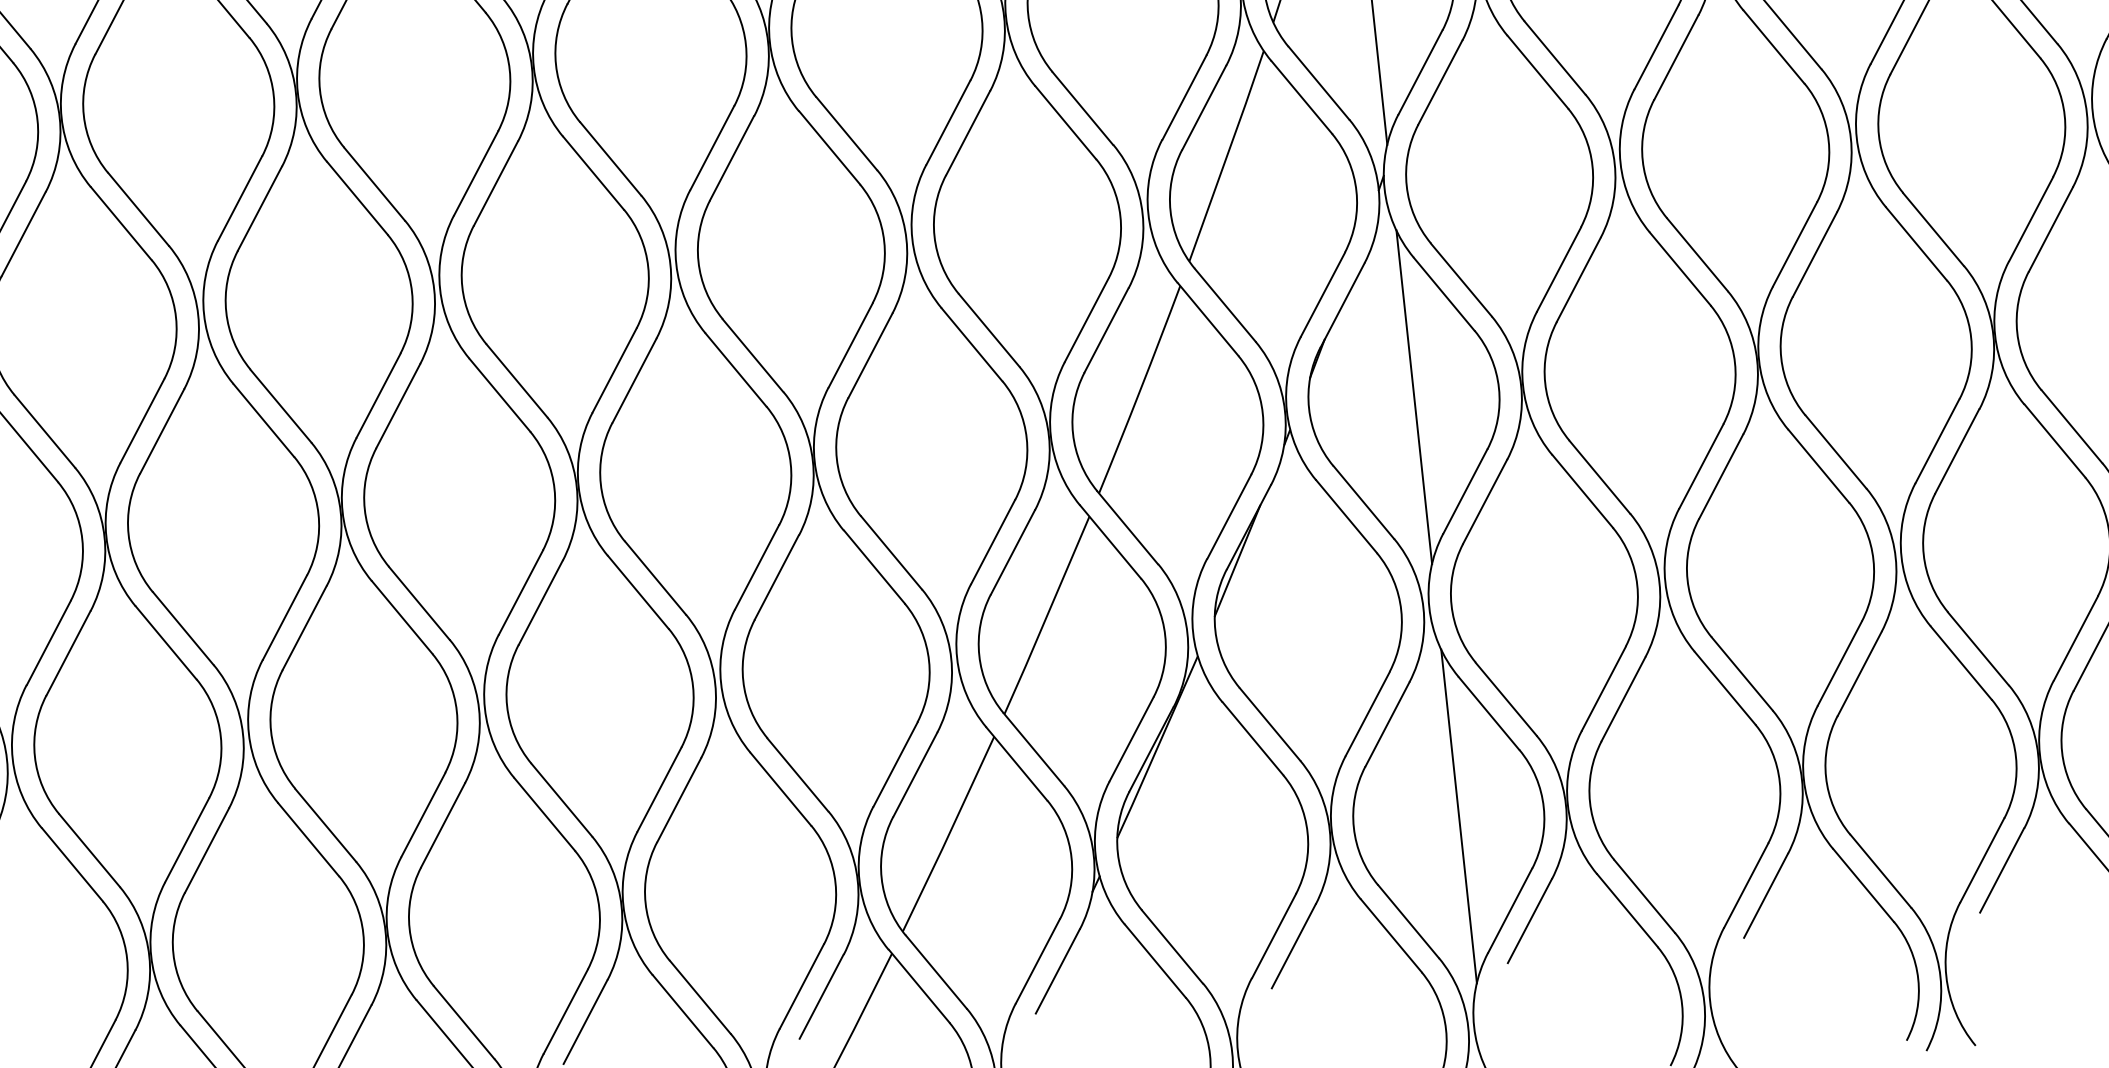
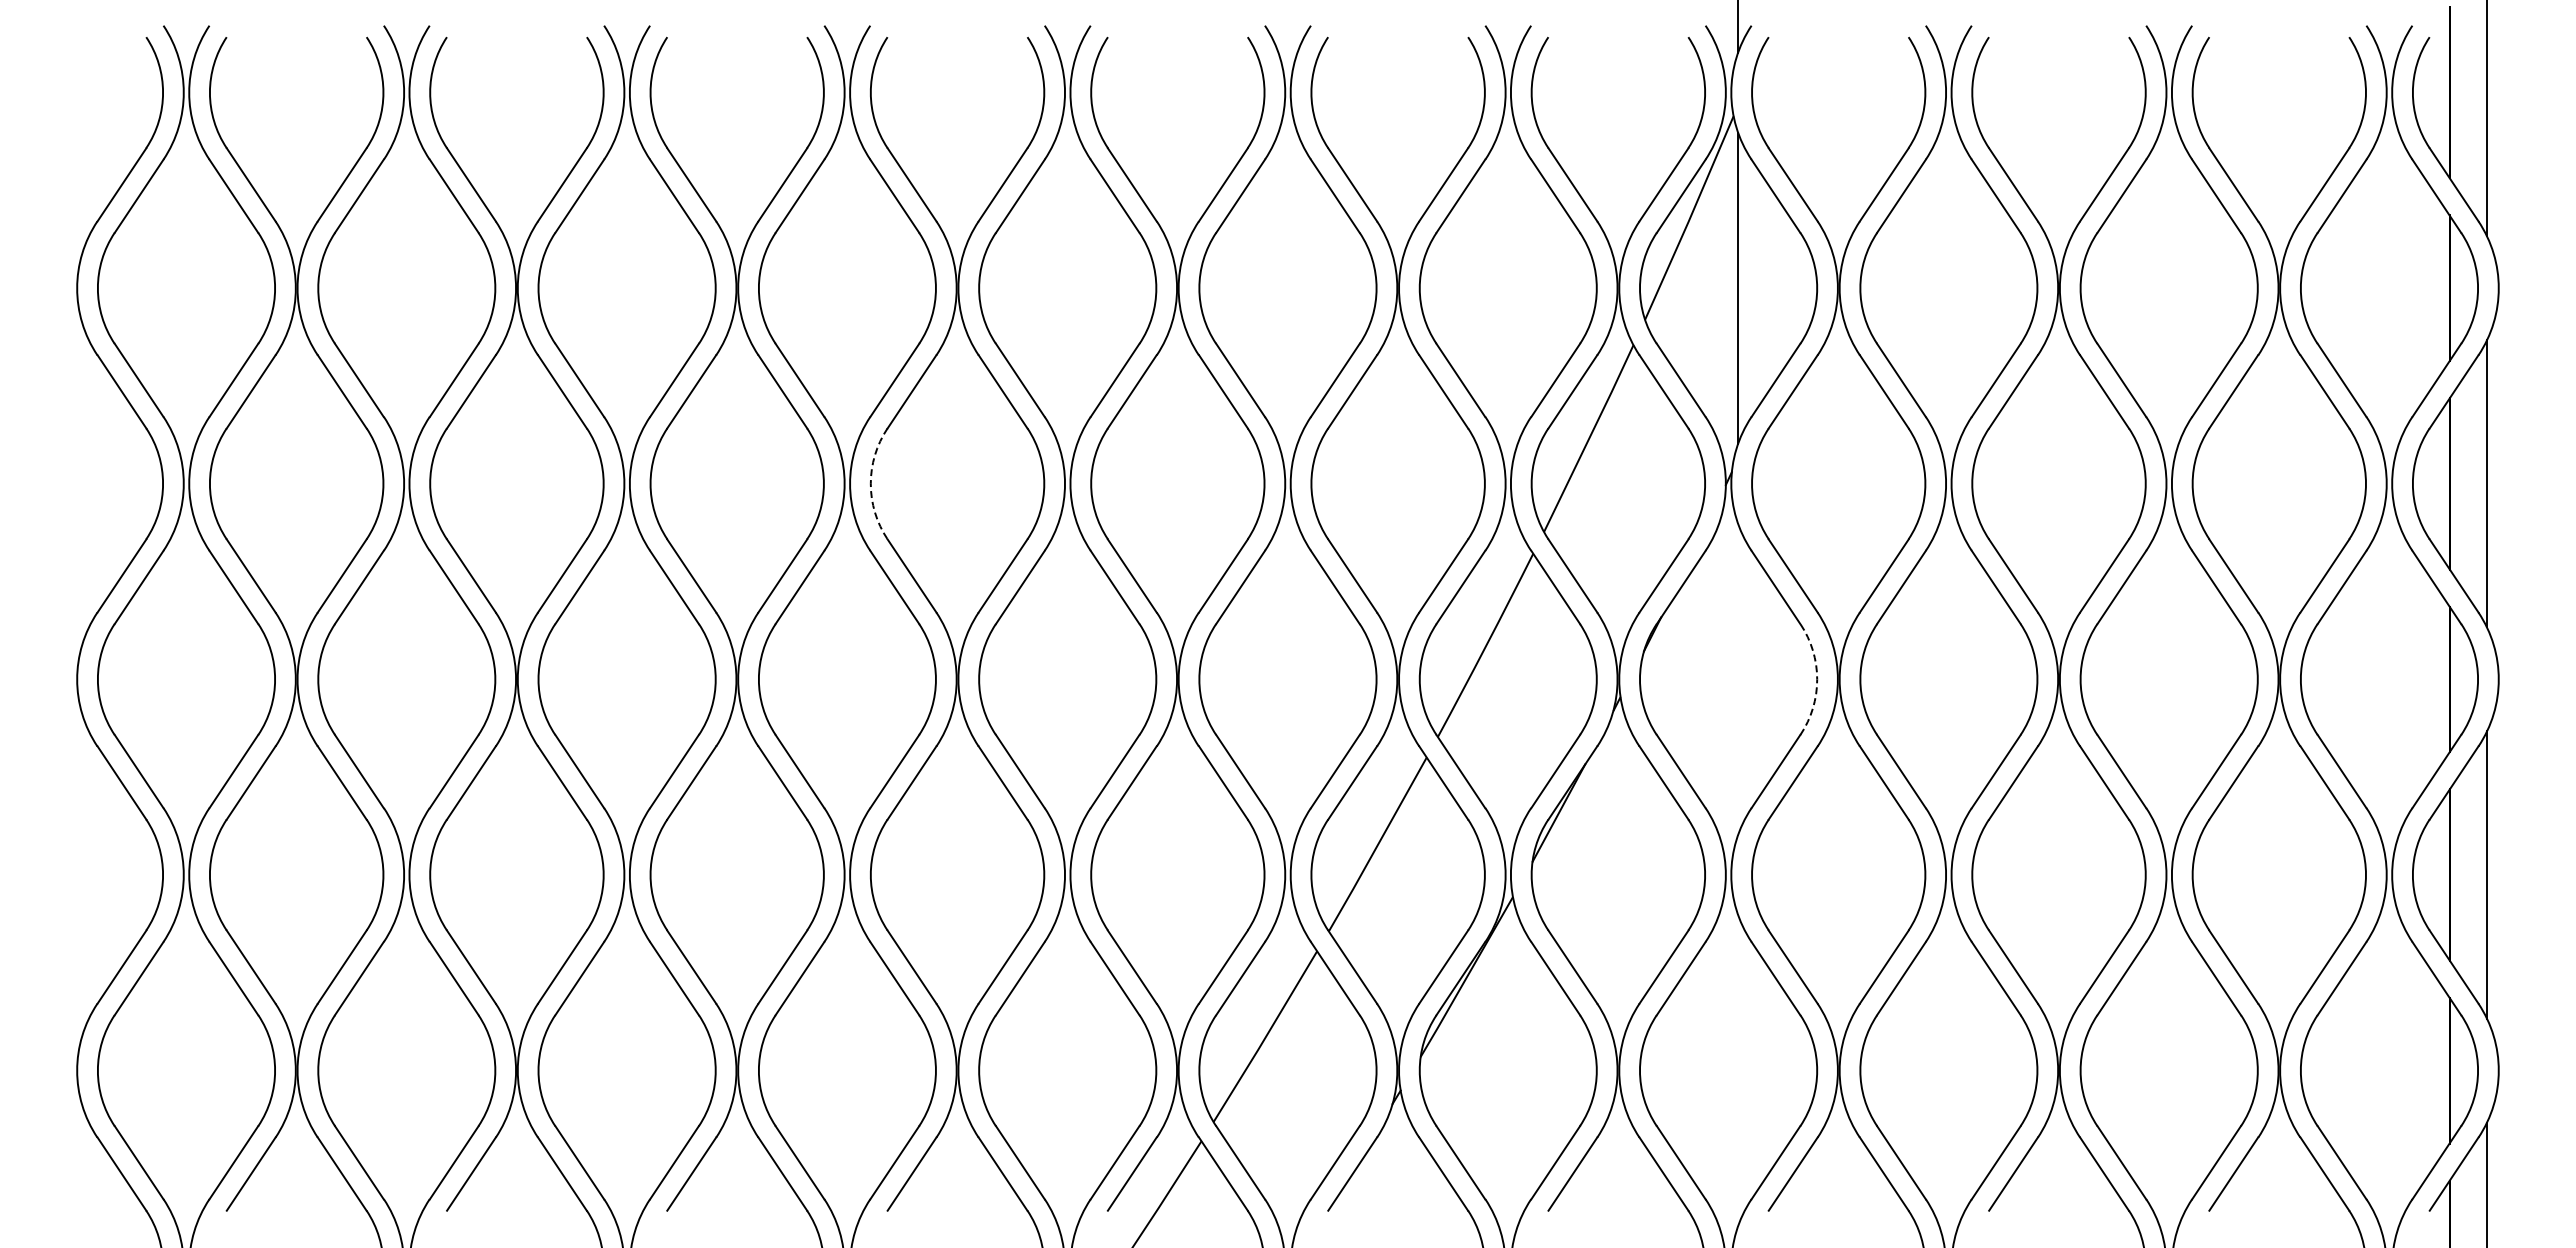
arc: (461, 286) -> (870, 483), solid -> dashed
arc: (1499, 388) -> (1817, 679), solid -> dashed
line: (1414, 397) -> (1738, 679), removed
line: (1459, 816) -> (1738, 1070), removed

